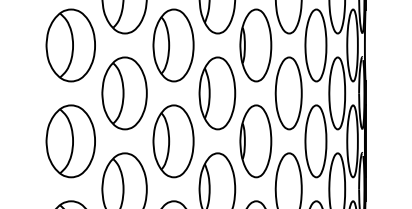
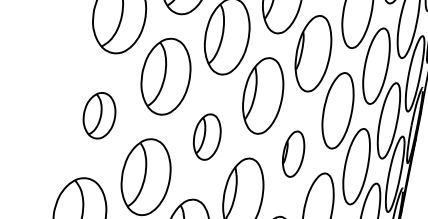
part: (70, 141) -> (99, 115), size x0.6
part: (173, 141) -> (207, 137), size x0.6
part: (255, 141) -> (293, 154), size x0.6

